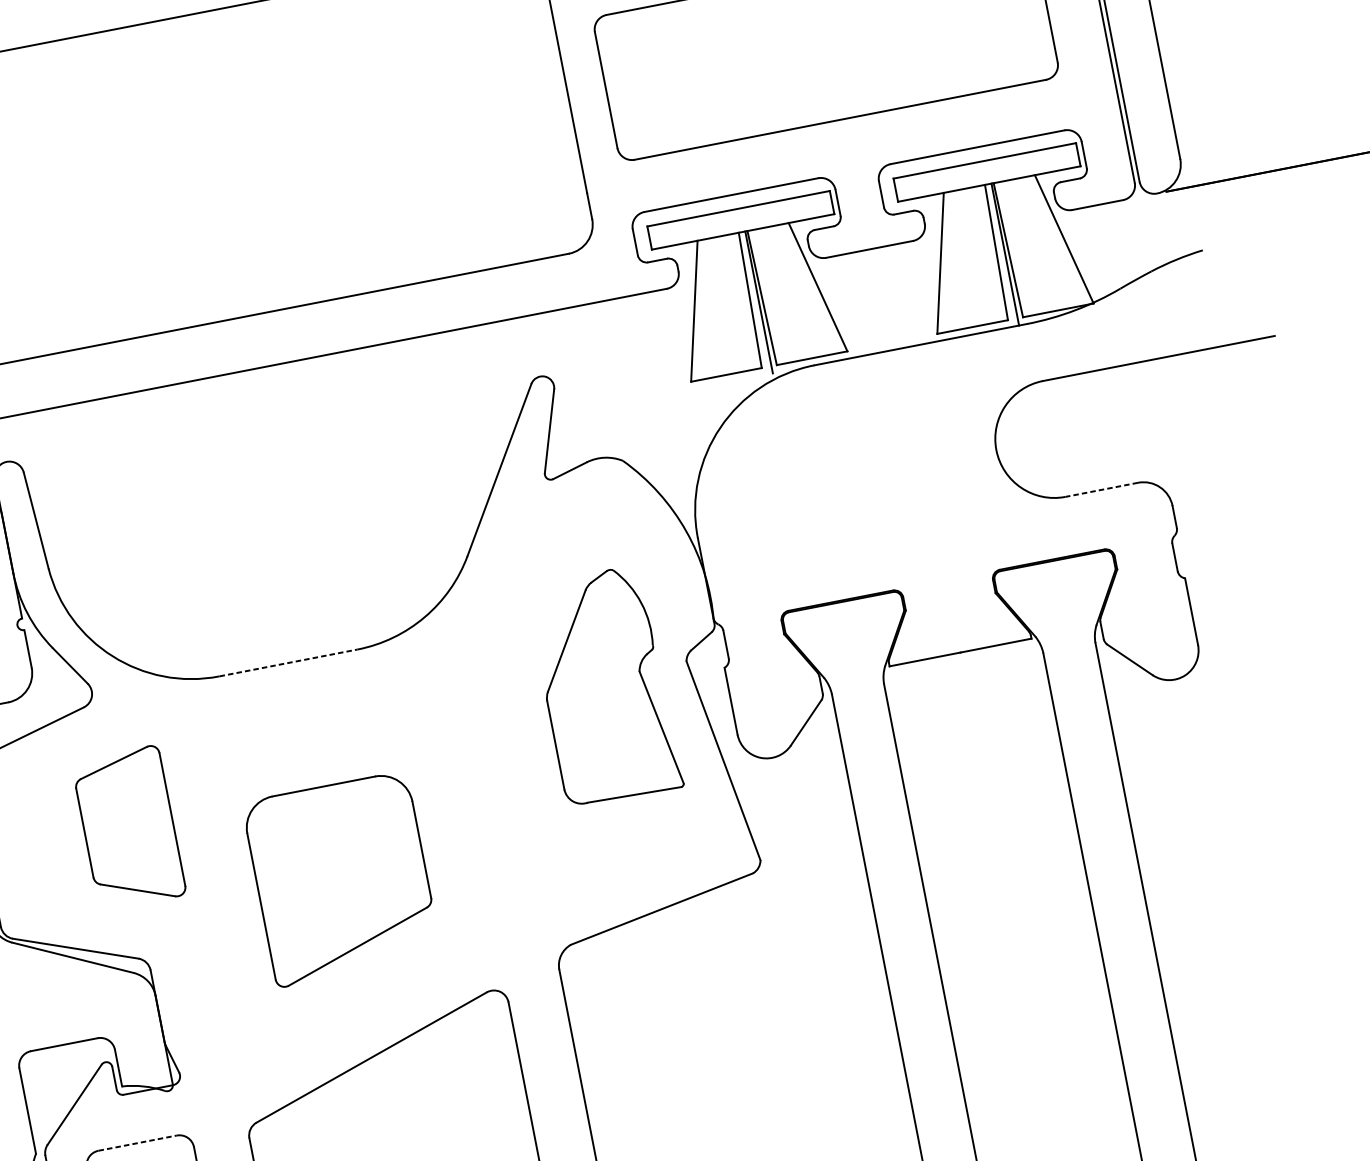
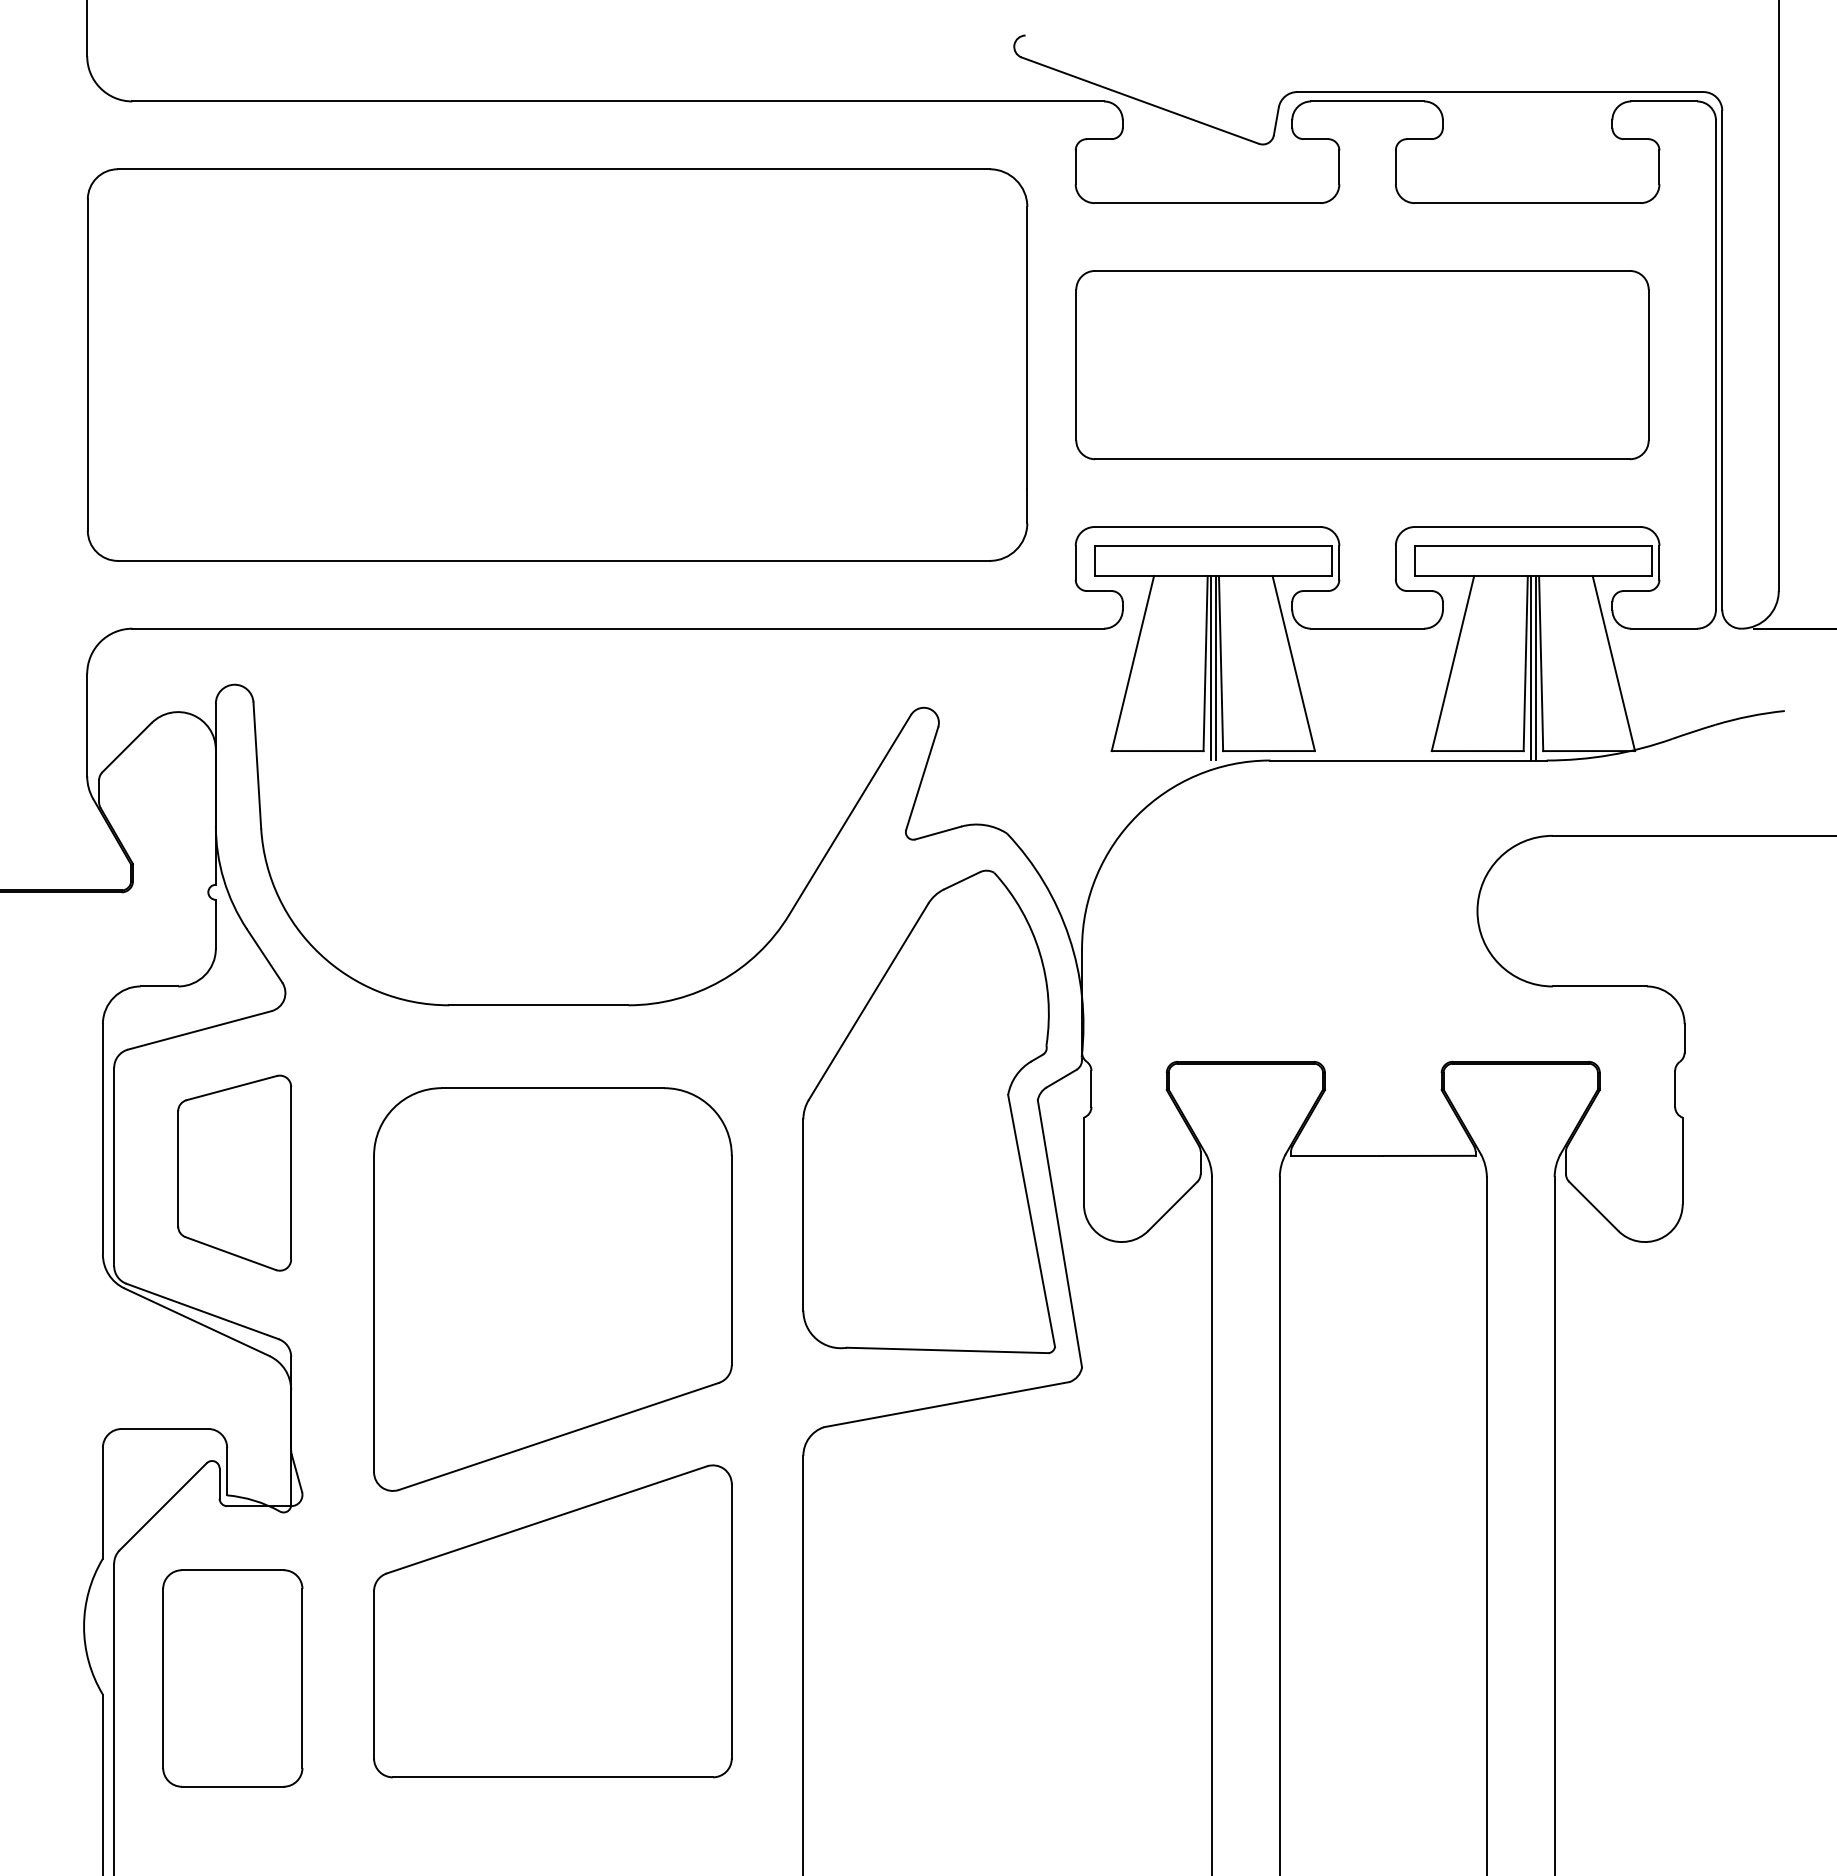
line: (1000, 254) -> (1530, 667), added
line: (754, 302) -> (1210, 667), added
line: (1101, 489) -> (1599, 986), dashed -> solid
line: (288, 663) -> (538, 1005), dashed -> solid
part: (604, 686) -> (928, 1111), size x1.67
part: (128, 827) -> (234, 1172), moved
part: (341, 879) -> (552, 1289), size x1.67
line: (137, 1143) -> (232, 1570), dashed -> solid

